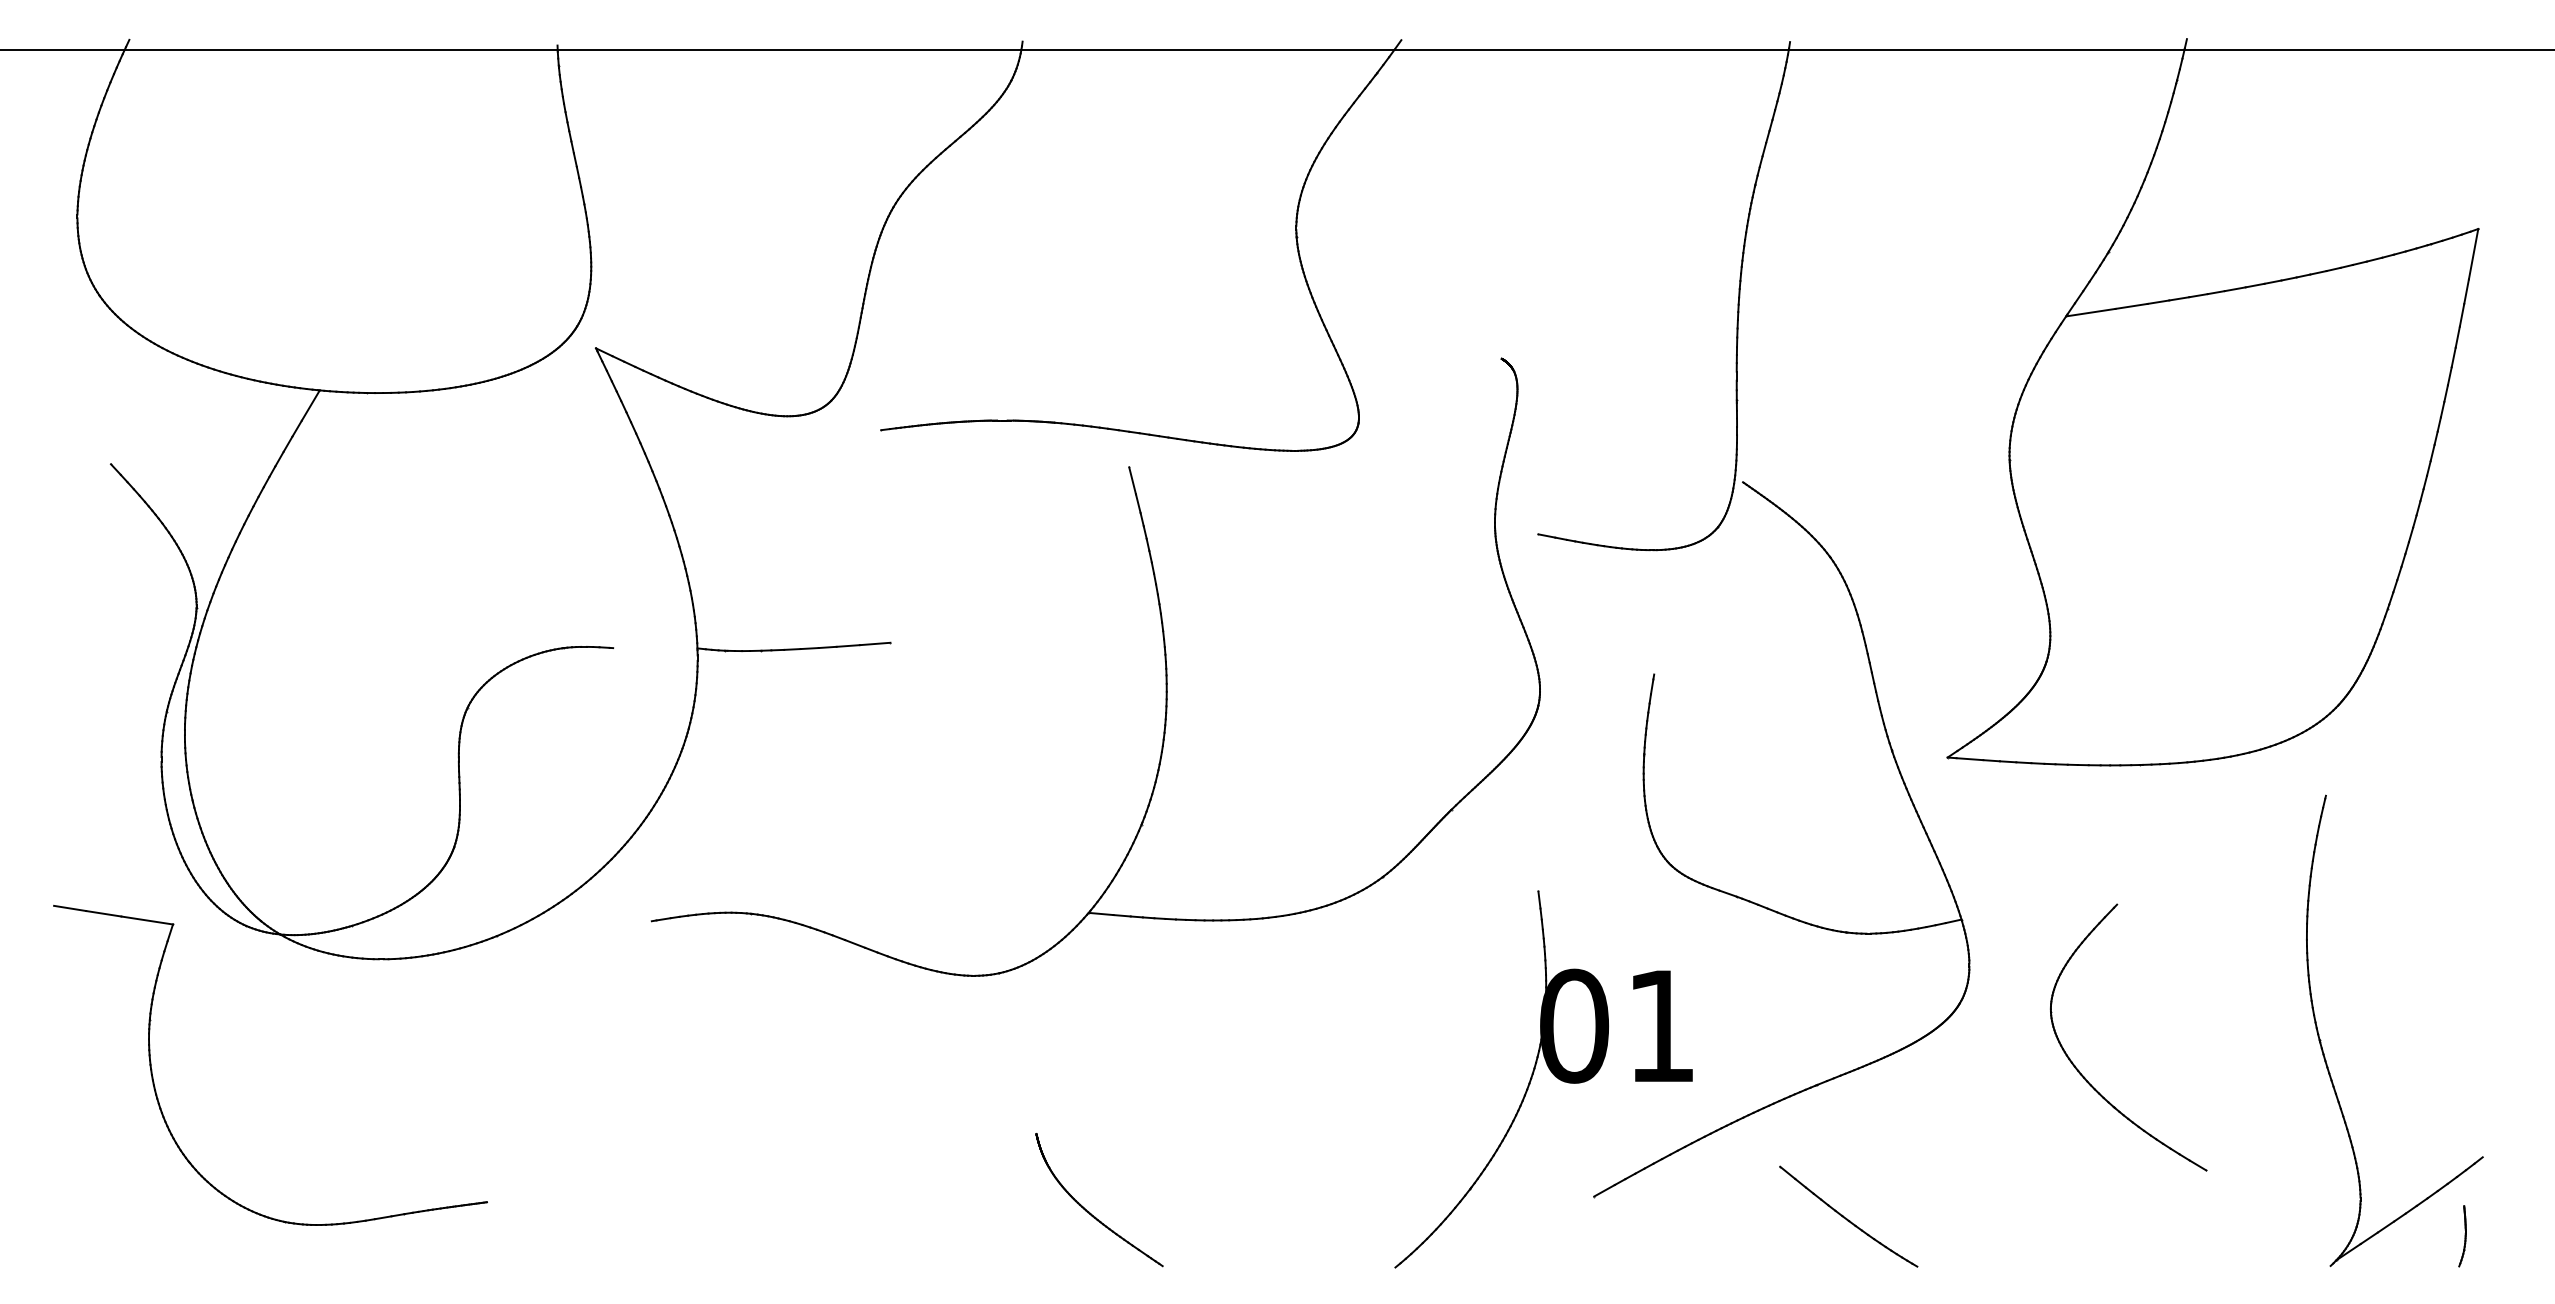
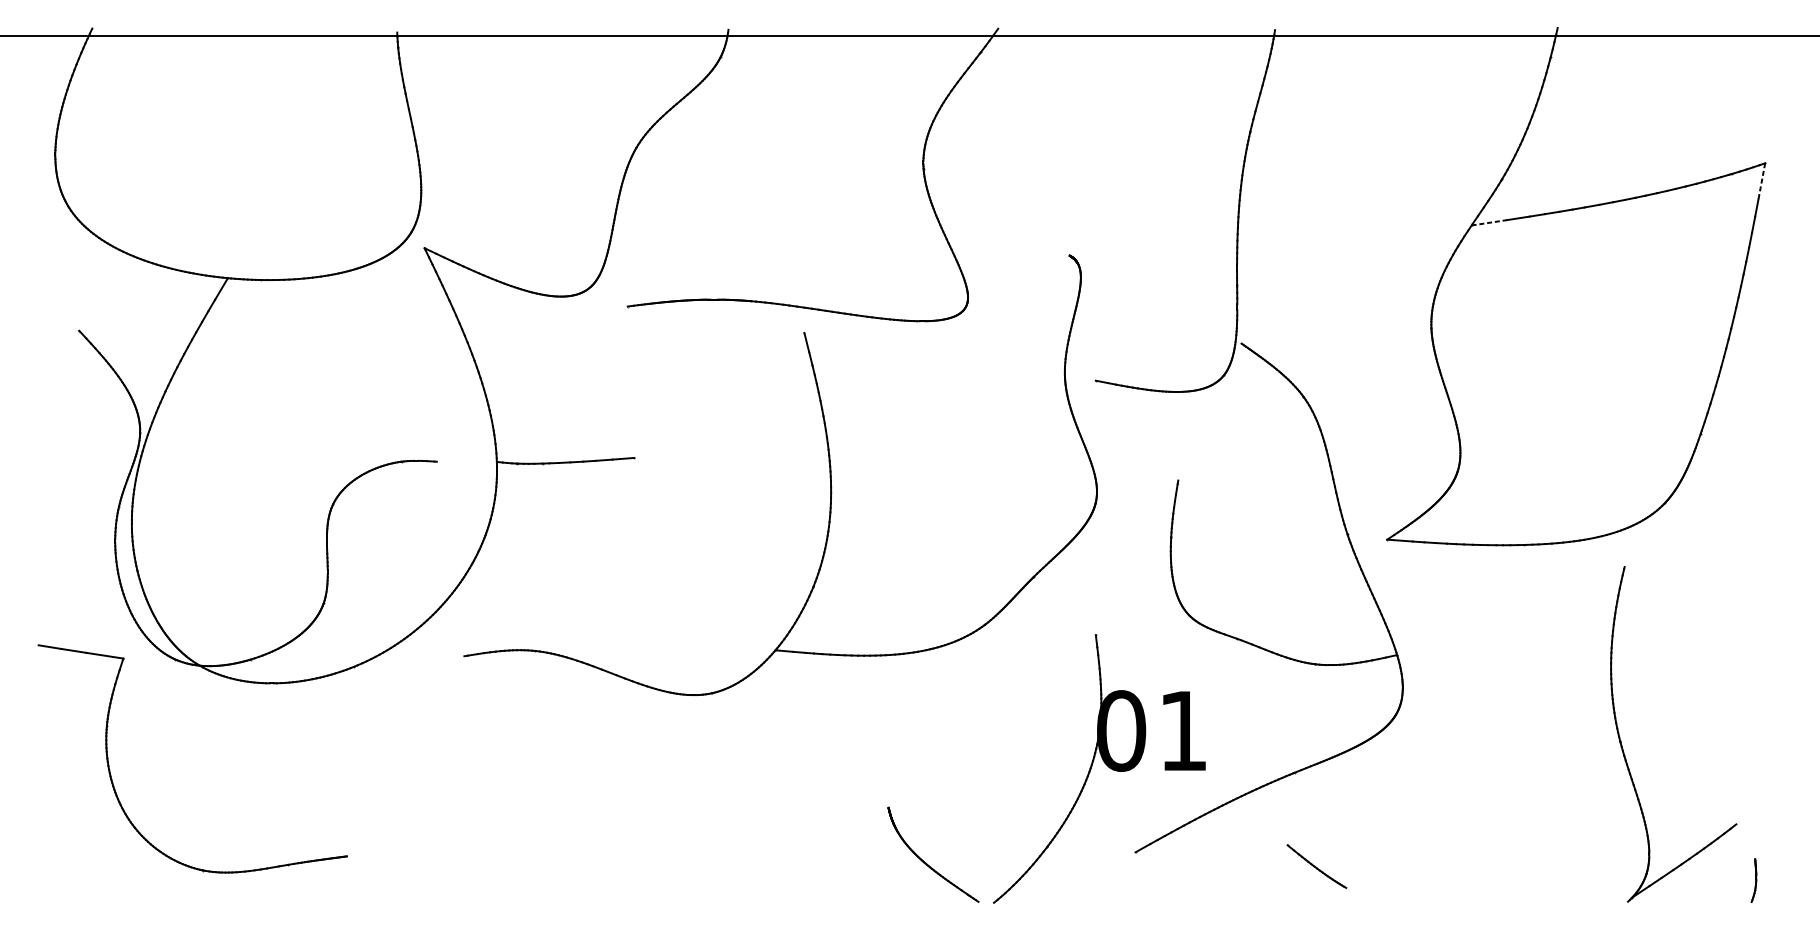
line: (2473, 254) -> (1761, 181), solid -> dashed
line: (2091, 312) -> (1489, 222), solid -> dashed
part: (2323, 1049) -> (1622, 747), moved
part: (2085, 1077) -> (1485, 767), removed
part: (1089, 1211) -> (926, 862), moved
part: (1848, 1216) -> (1316, 866), size x0.6

